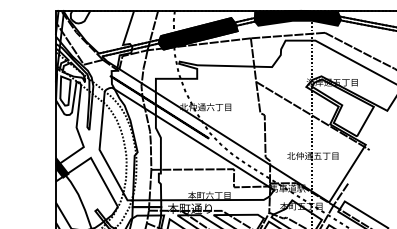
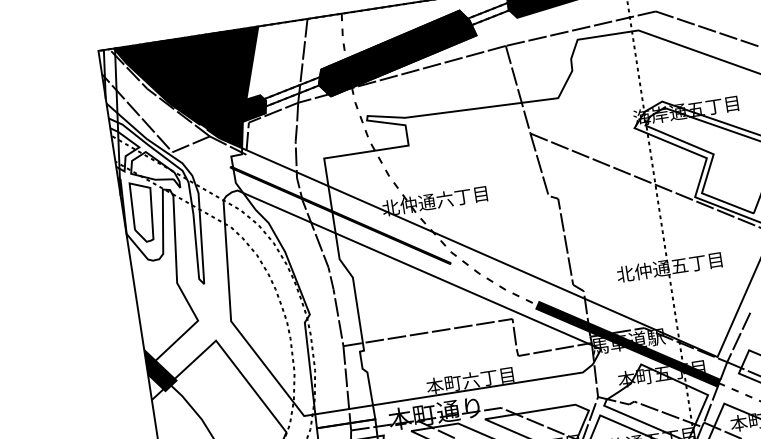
fill: (98, 38) -> (194, 93), added
fill: (287, 189) -> (628, 343), added

